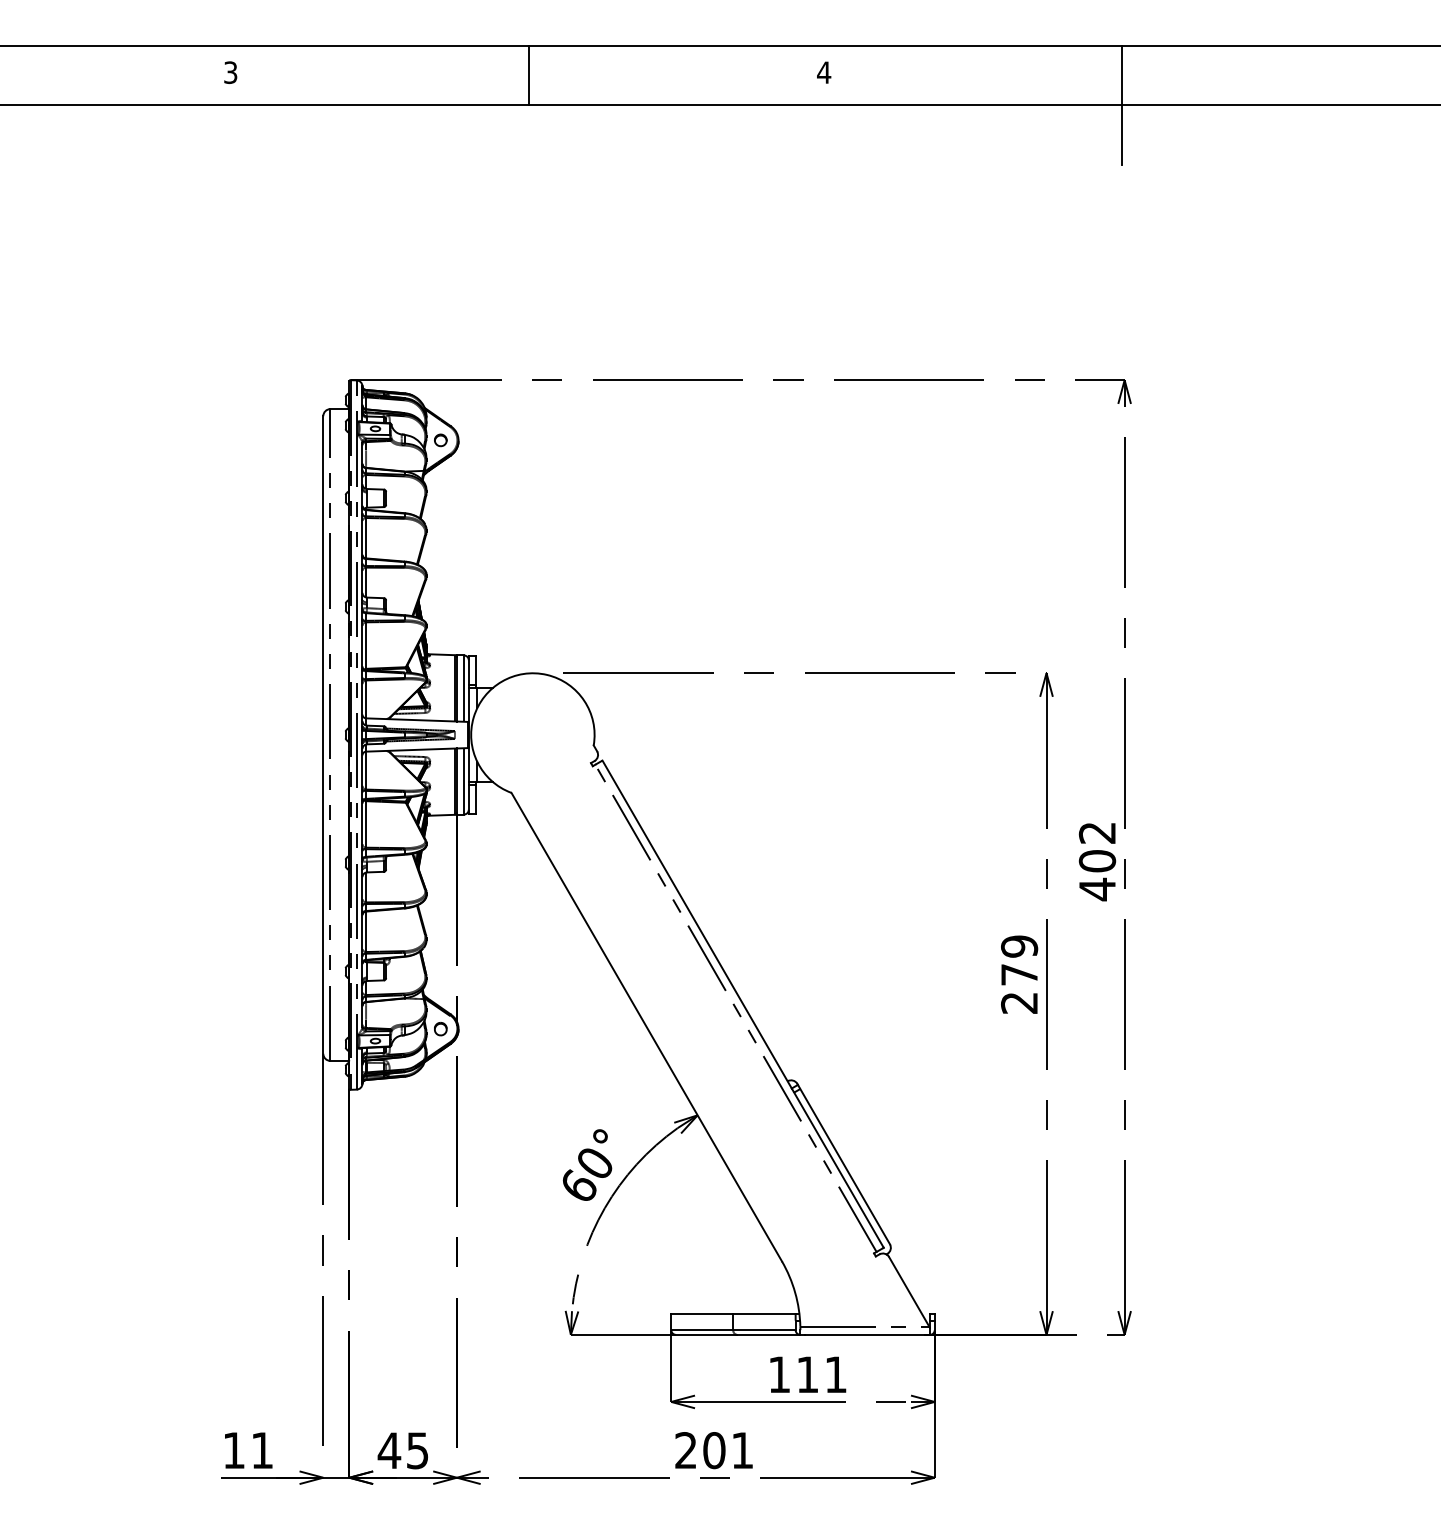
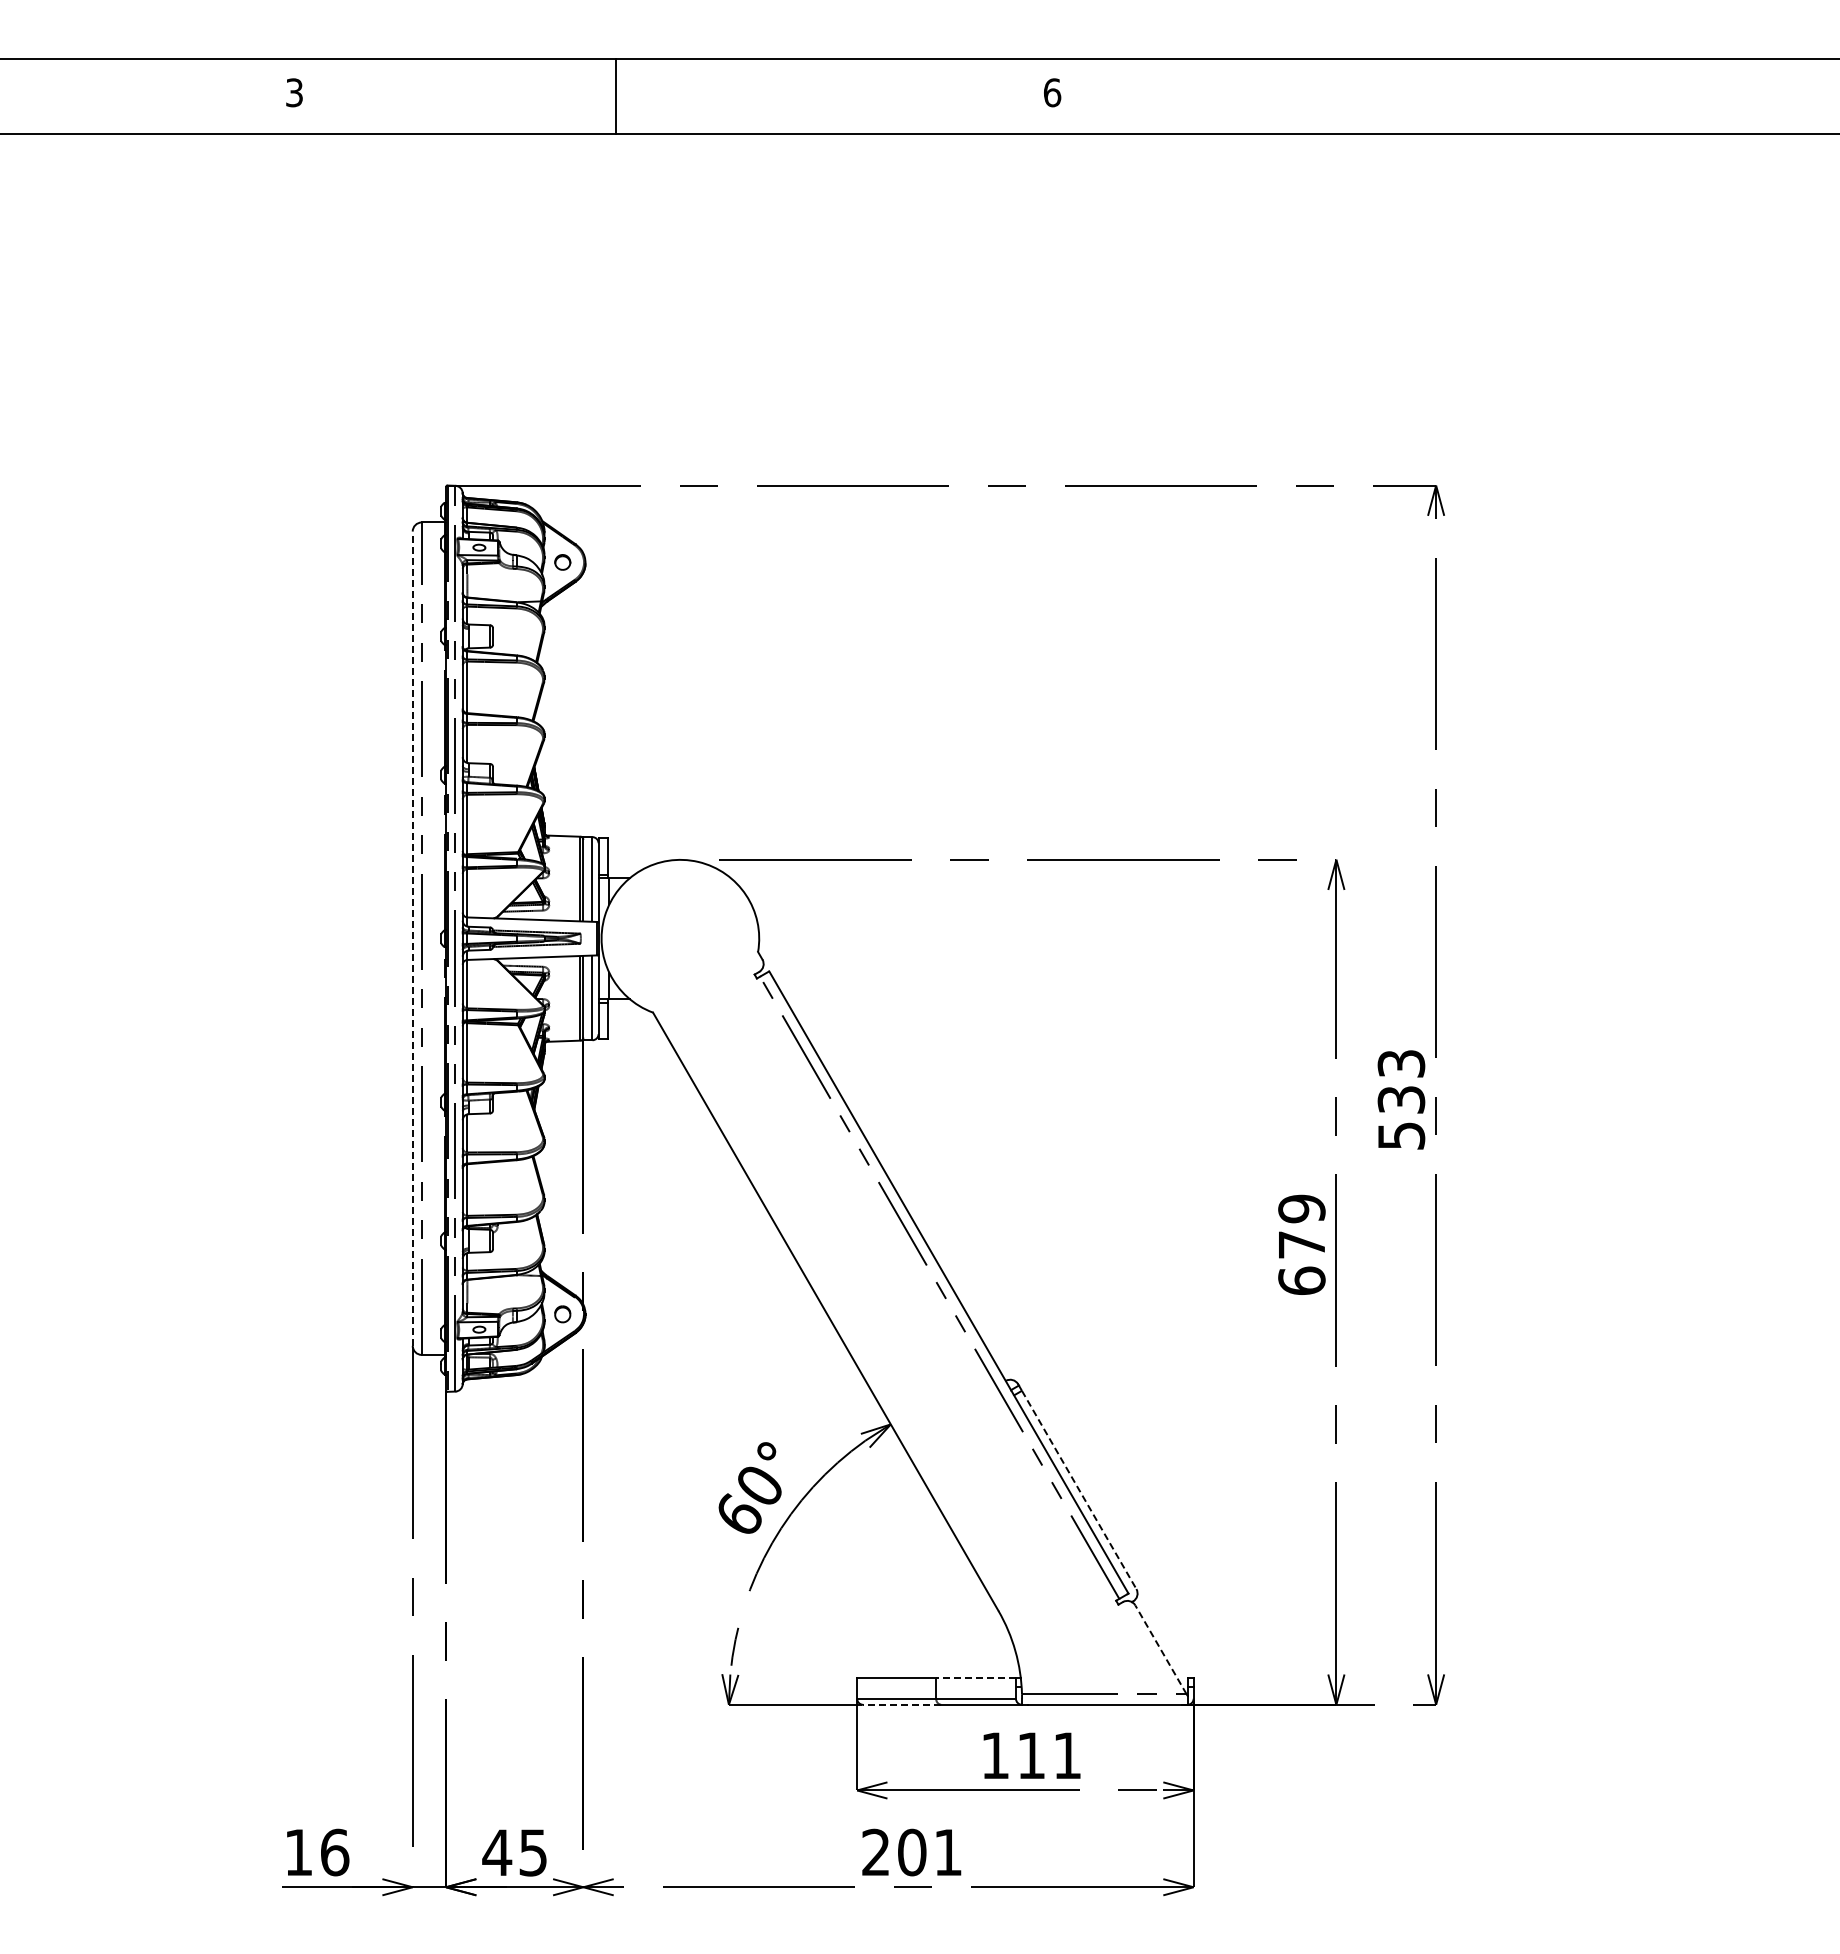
text: (824, 72) -> (1052, 92), 4 -> 6
line: (529, 75) -> (616, 96), moved
line: (1122, 105) -> (1433, 134), removed
line: (323, 734) -> (412, 938), solid -> dashed
text: (1097, 861) -> (1401, 1100), 402 -> 533
text: (1019, 1002) -> (1301, 1280), 279 -> 679
line: (845, 1167) -> (1079, 1490), solid -> dashed
line: (908, 1291) -> (1160, 1649), solid -> dashed
line: (764, 1313) -> (976, 1677), solid -> dashed
line: (706, 1334) -> (902, 1704), solid -> dashed
text: (262, 1450) -> (335, 1852), 11 -> 16

